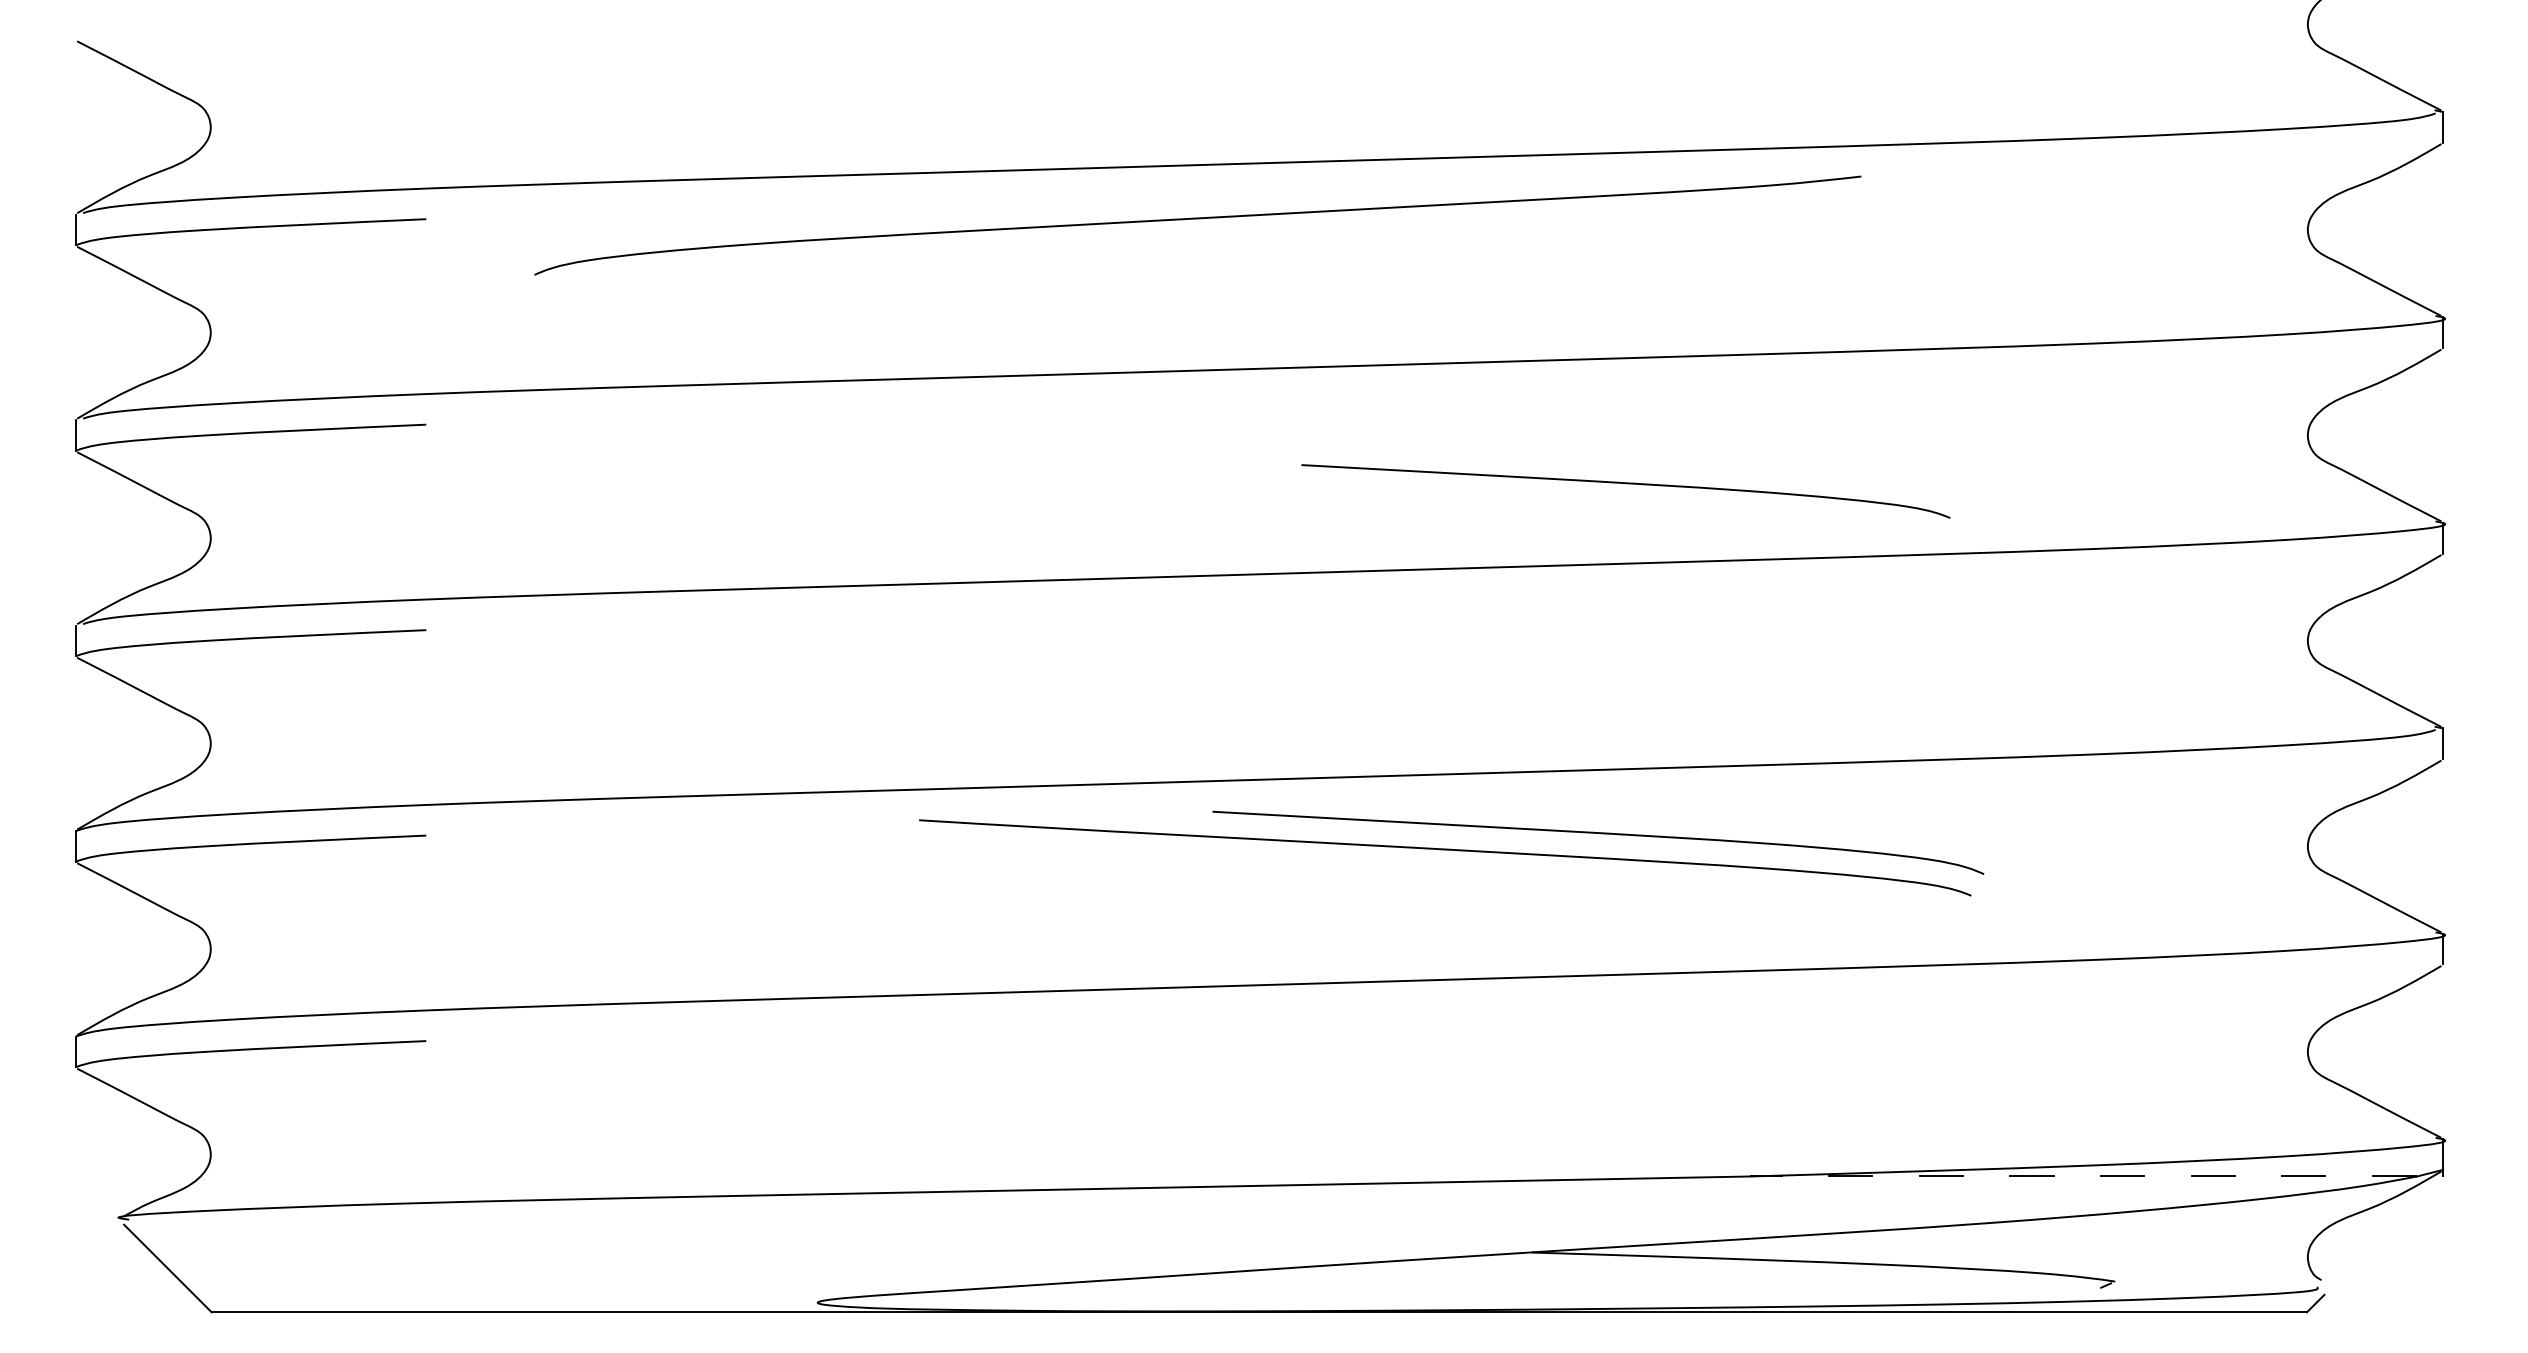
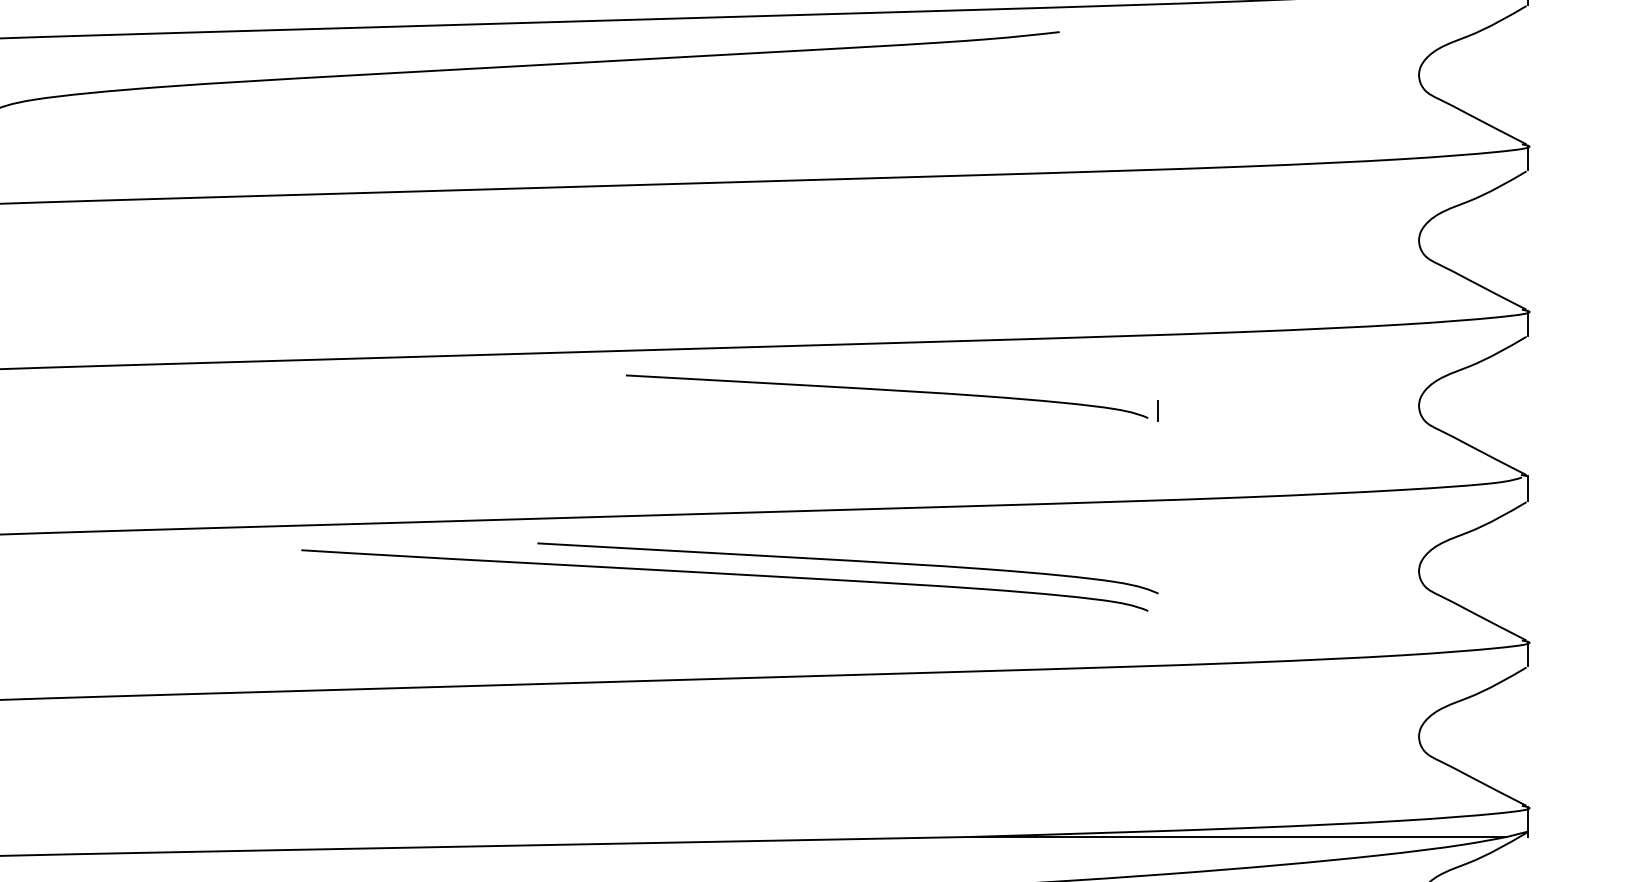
curve: (1625, 484) -> (886, 391), moved
line: (1984, 646) -> (1158, 410), added
line: (2083, 1176) -> (1238, 836), dashed -> solid

